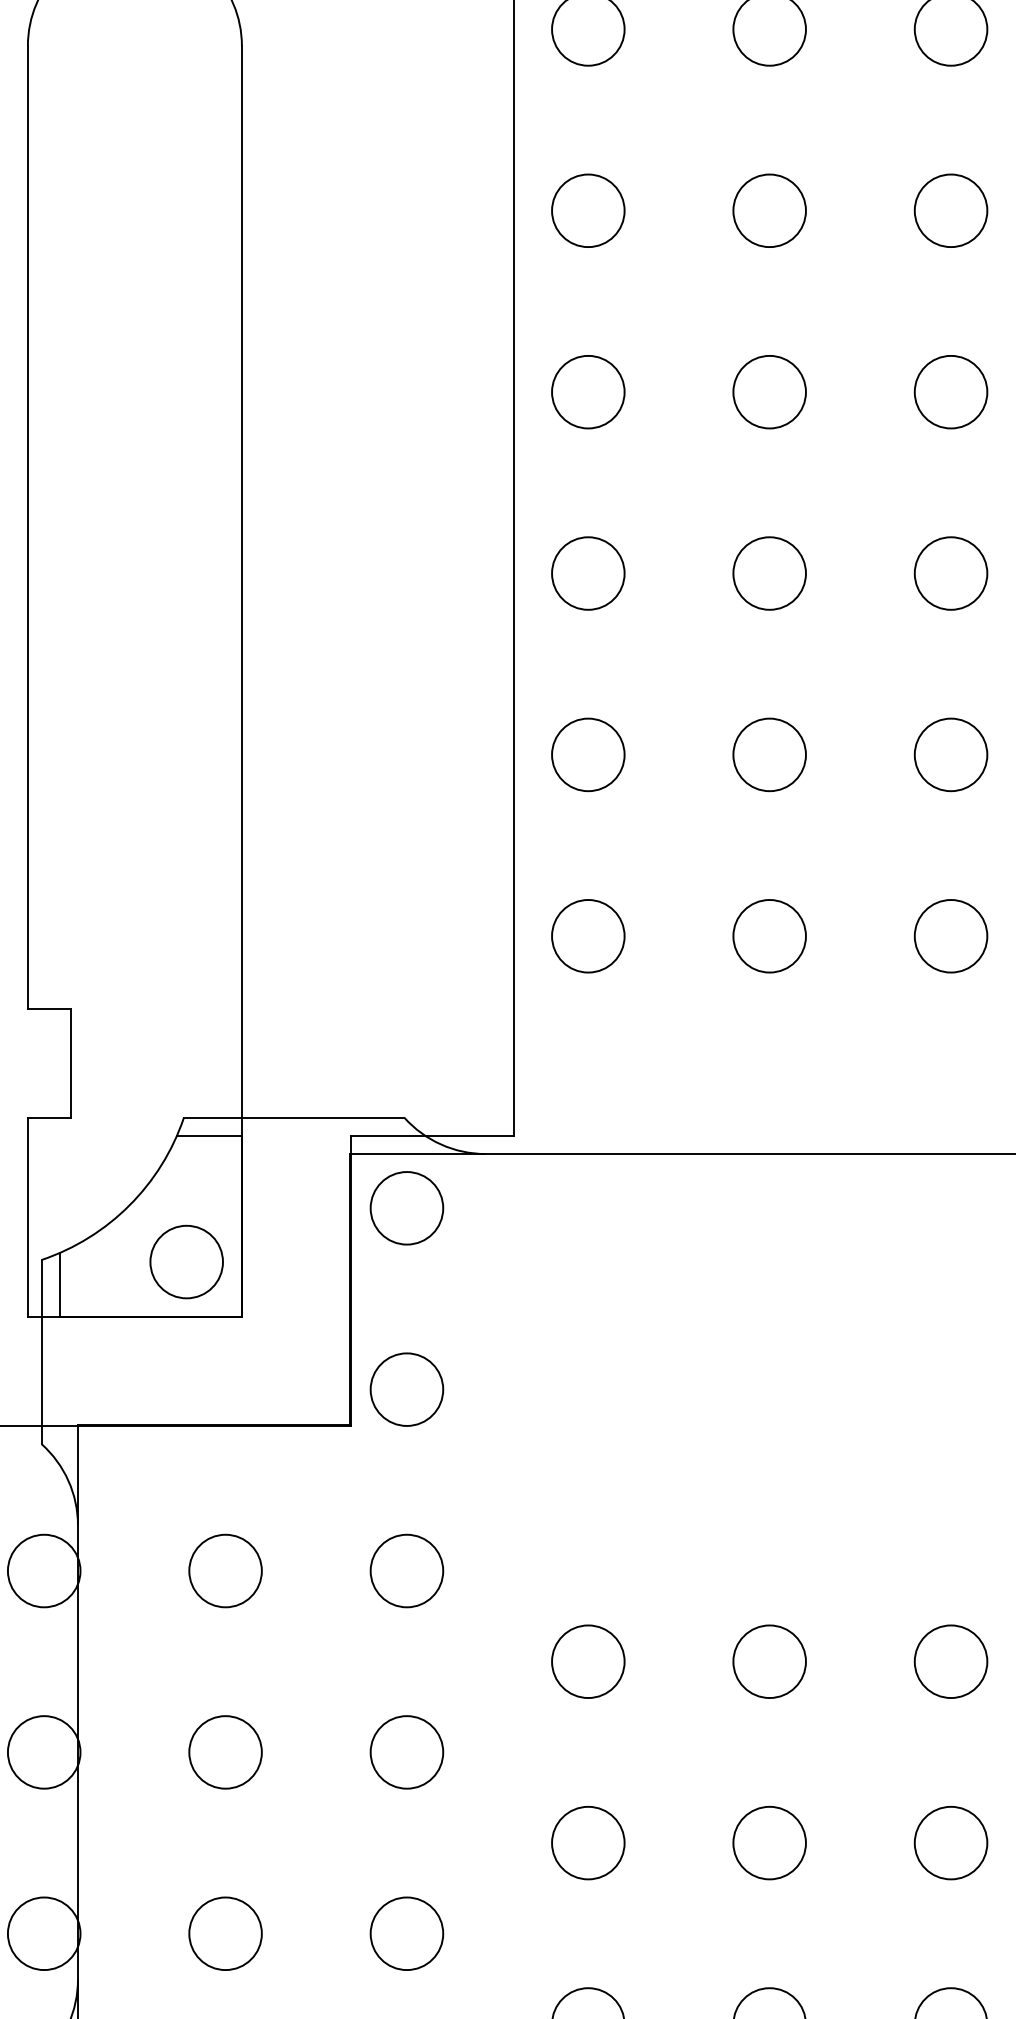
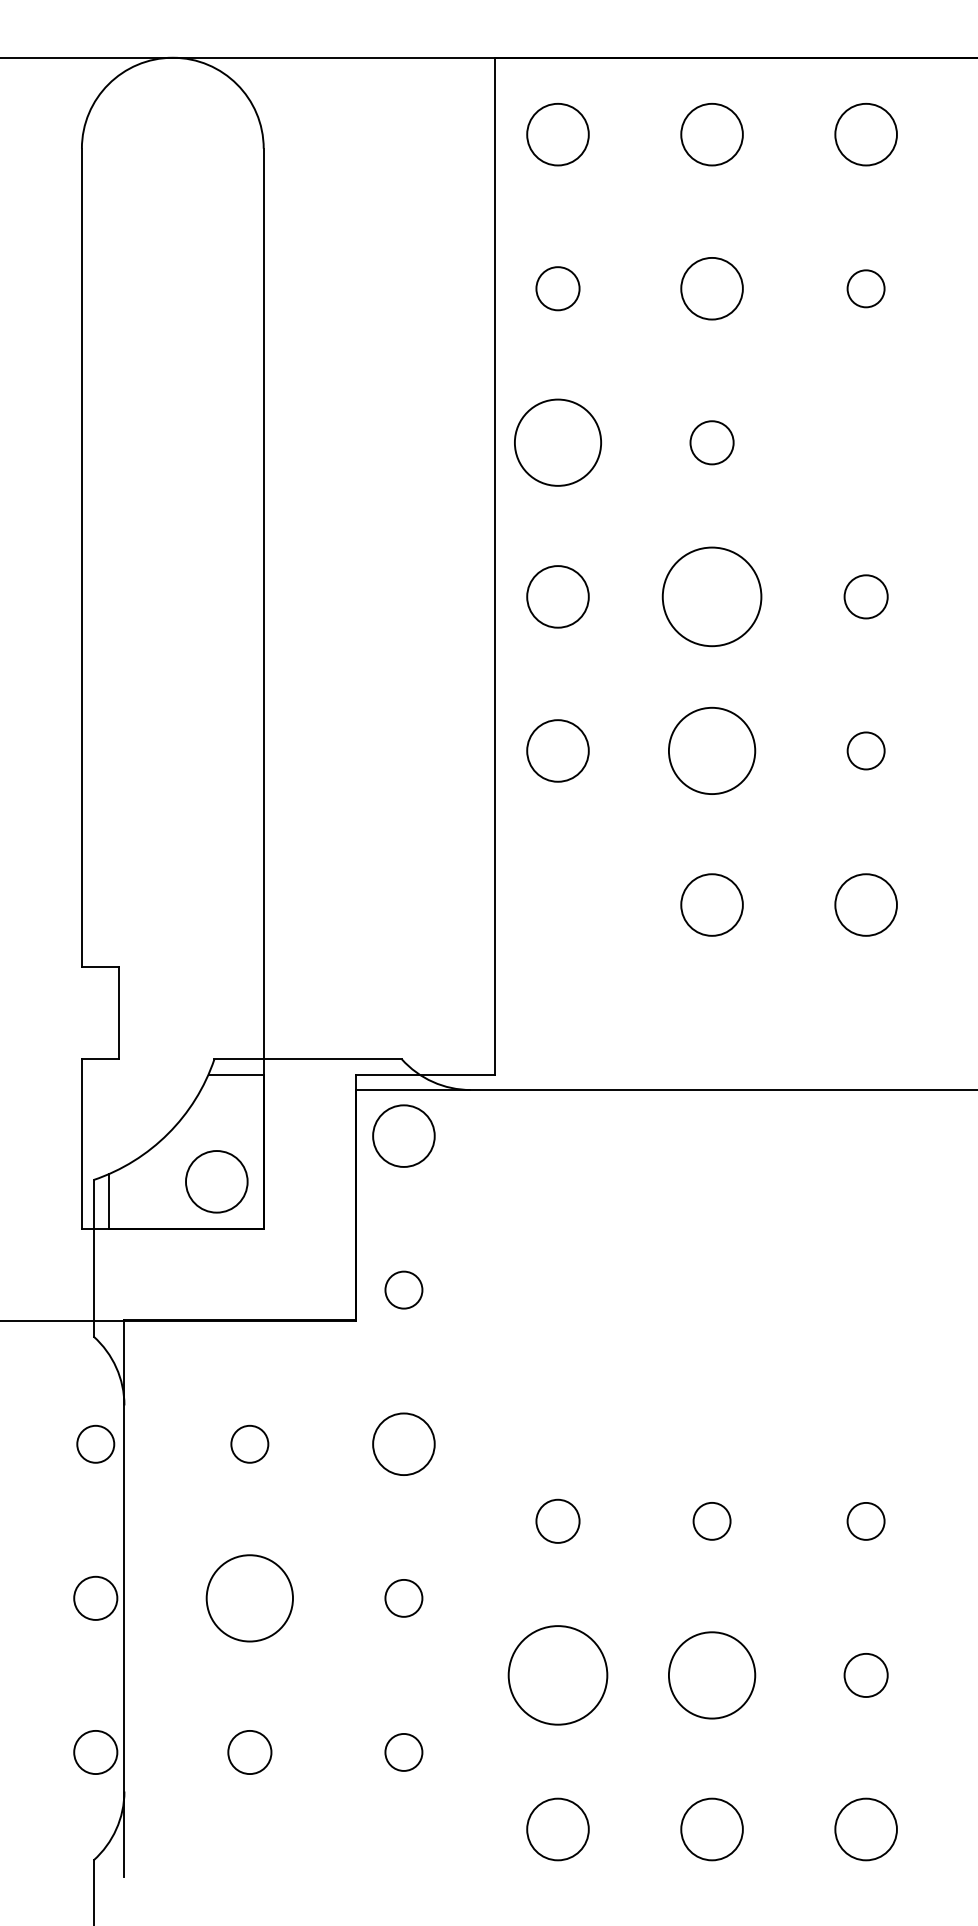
circle: (587, 210) -> (557, 288), size x0.7
circle: (950, 210) -> (865, 288), size x0.6
circle: (587, 391) -> (557, 442), size x1.4
circle: (768, 391) -> (711, 442), size x0.7
circle: (950, 391) -> (865, 442), removed
circle: (768, 573) -> (711, 596), size x1.6
circle: (950, 573) -> (865, 596), size x0.7
circle: (768, 754) -> (711, 750), size x1.4
circle: (950, 754) -> (865, 750), size x0.6
circle: (587, 935) -> (557, 904), removed
circle: (406, 1388) -> (403, 1289), size x0.6
circle: (43, 1571) -> (95, 1444), size x0.6
circle: (225, 1571) -> (249, 1444), size x0.6
circle: (587, 1661) -> (557, 1521), size x0.7
circle: (768, 1661) -> (711, 1521), size x0.6
circle: (950, 1661) -> (865, 1521), size x0.6
circle: (43, 1752) -> (95, 1598), size x0.7
circle: (225, 1752) -> (249, 1598), size x1.4
circle: (406, 1752) -> (403, 1598), size x0.6
circle: (587, 1843) -> (557, 1675), size x1.6
circle: (768, 1843) -> (711, 1675), size x1.4
circle: (950, 1843) -> (865, 1675), size x0.7
circle: (43, 1933) -> (95, 1752), size x0.7
circle: (225, 1933) -> (249, 1752), size x0.7
circle: (406, 1933) -> (403, 1752), size x0.6

